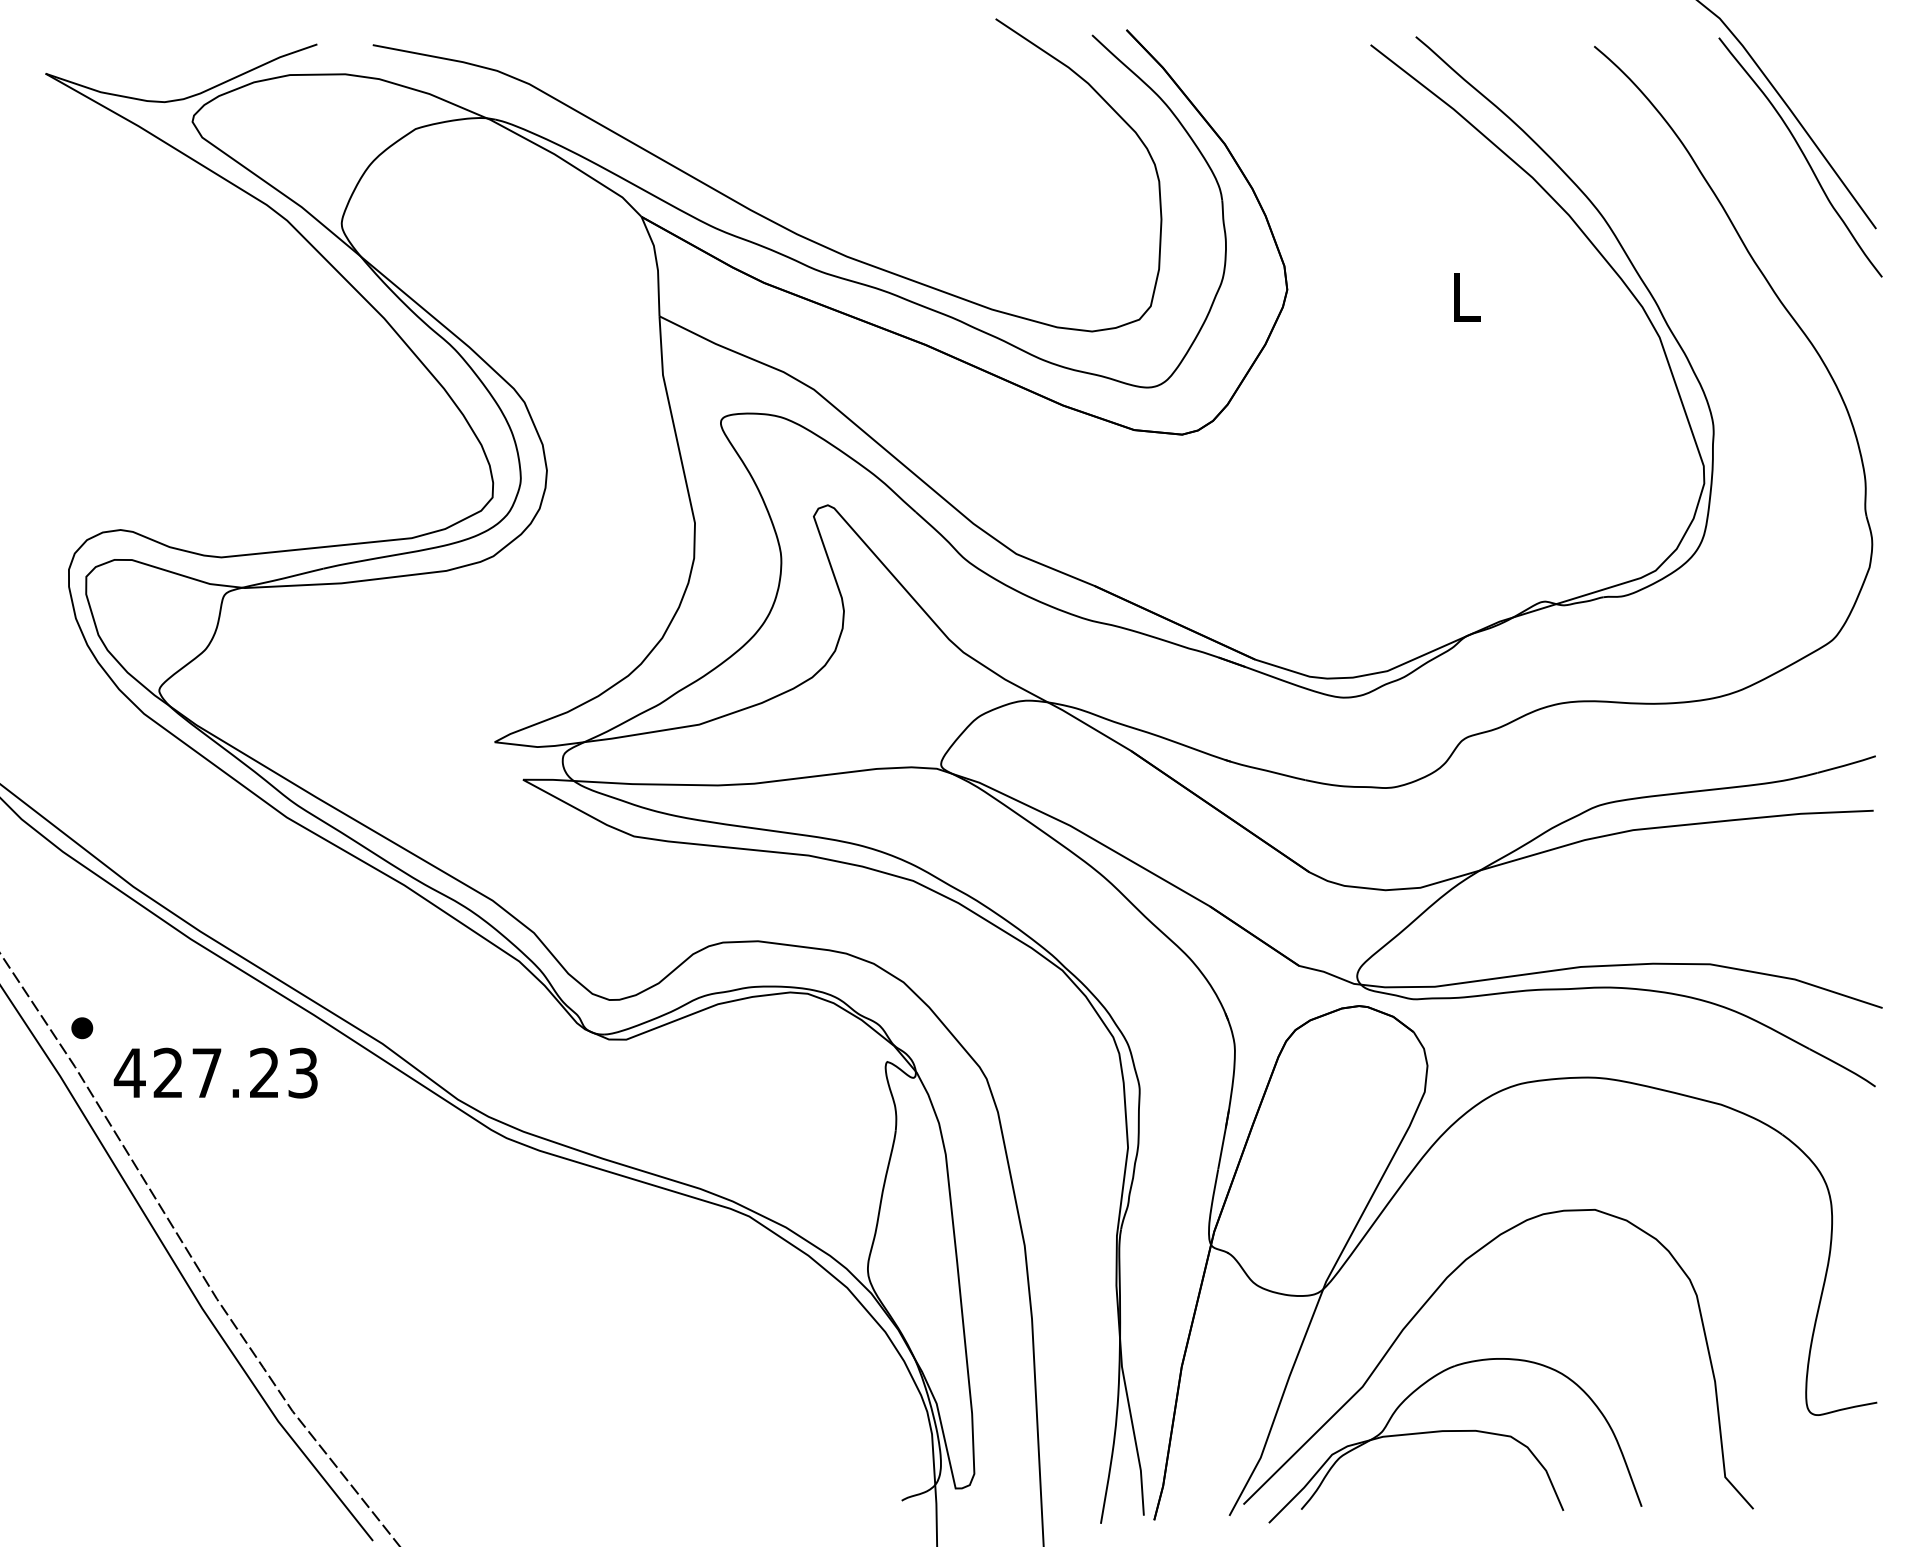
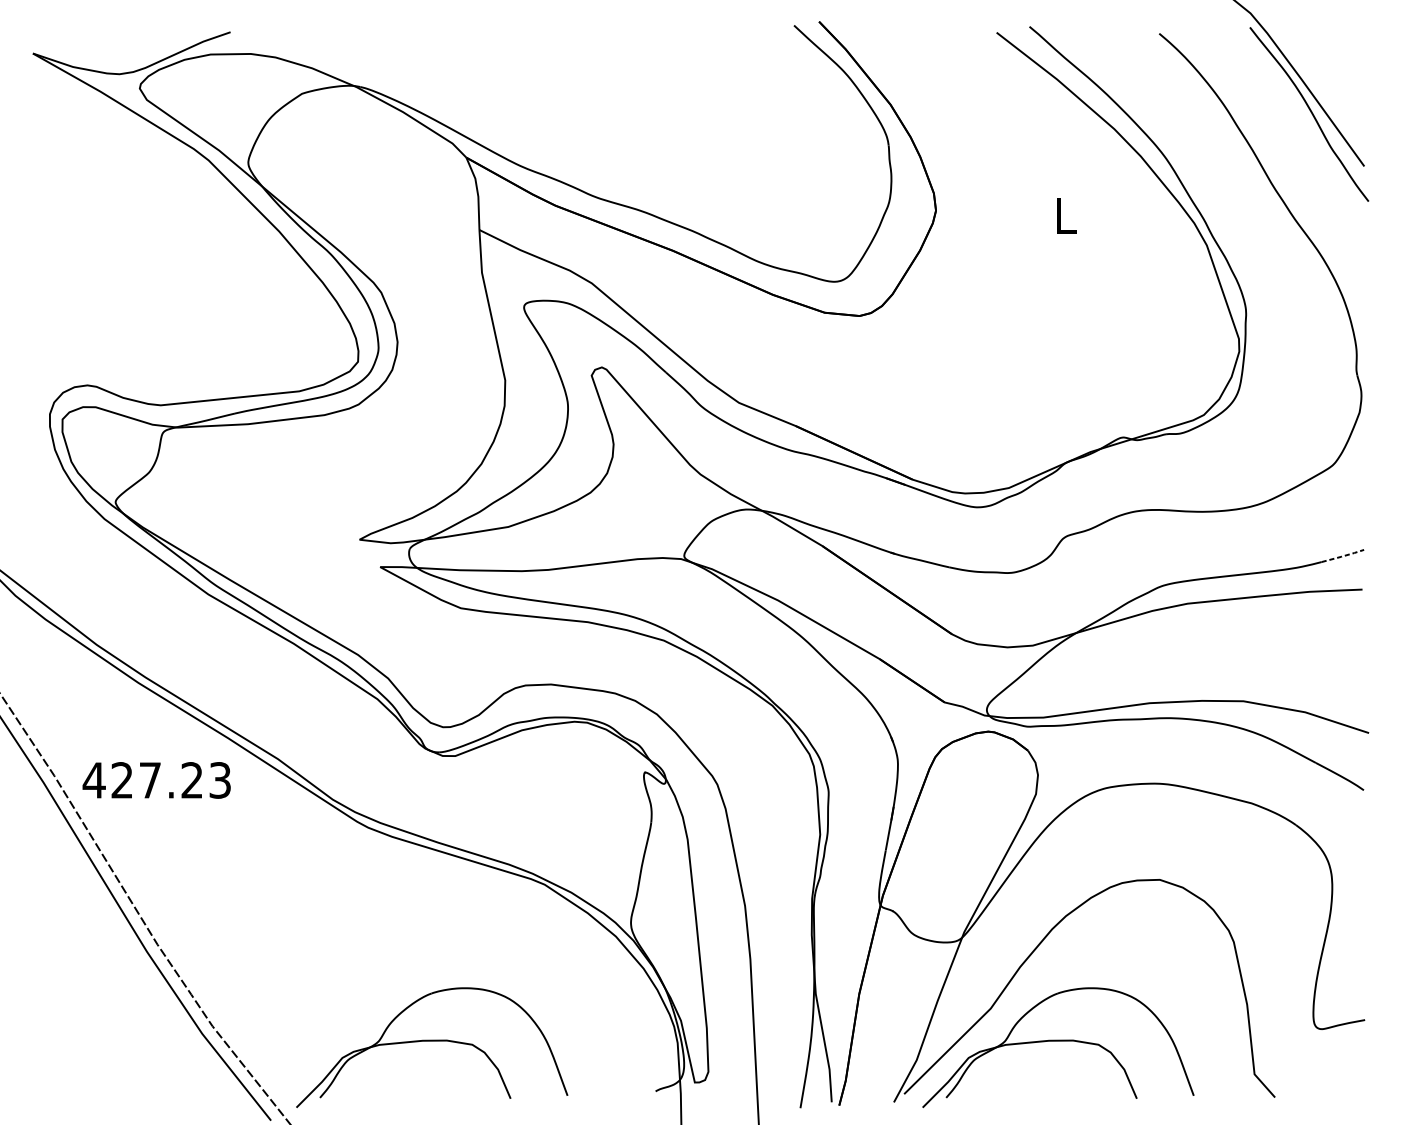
curve: (750, 208) -> (545, 151), removed
line: (1846, 764) -> (1342, 555), solid -> dashed
part: (82, 1028) -> (59, 747), removed
part: (594, 1431) -> (432, 1041), added

